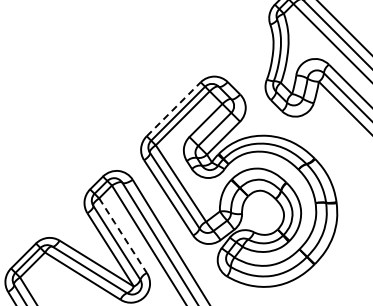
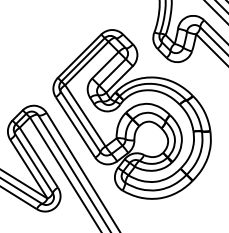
line: (174, 108) -> (80, 55), dashed -> solid
line: (122, 235) -> (38, 157), dashed -> solid

